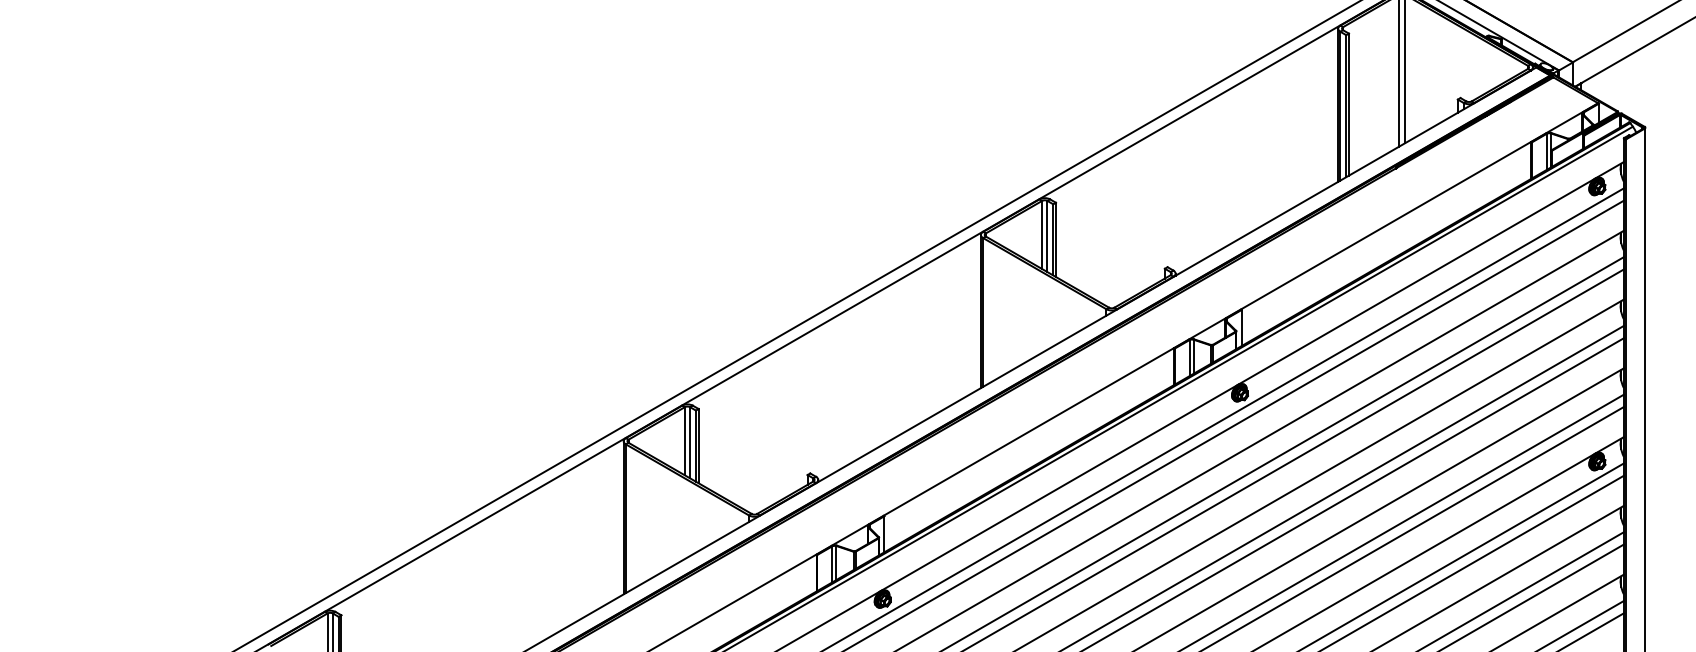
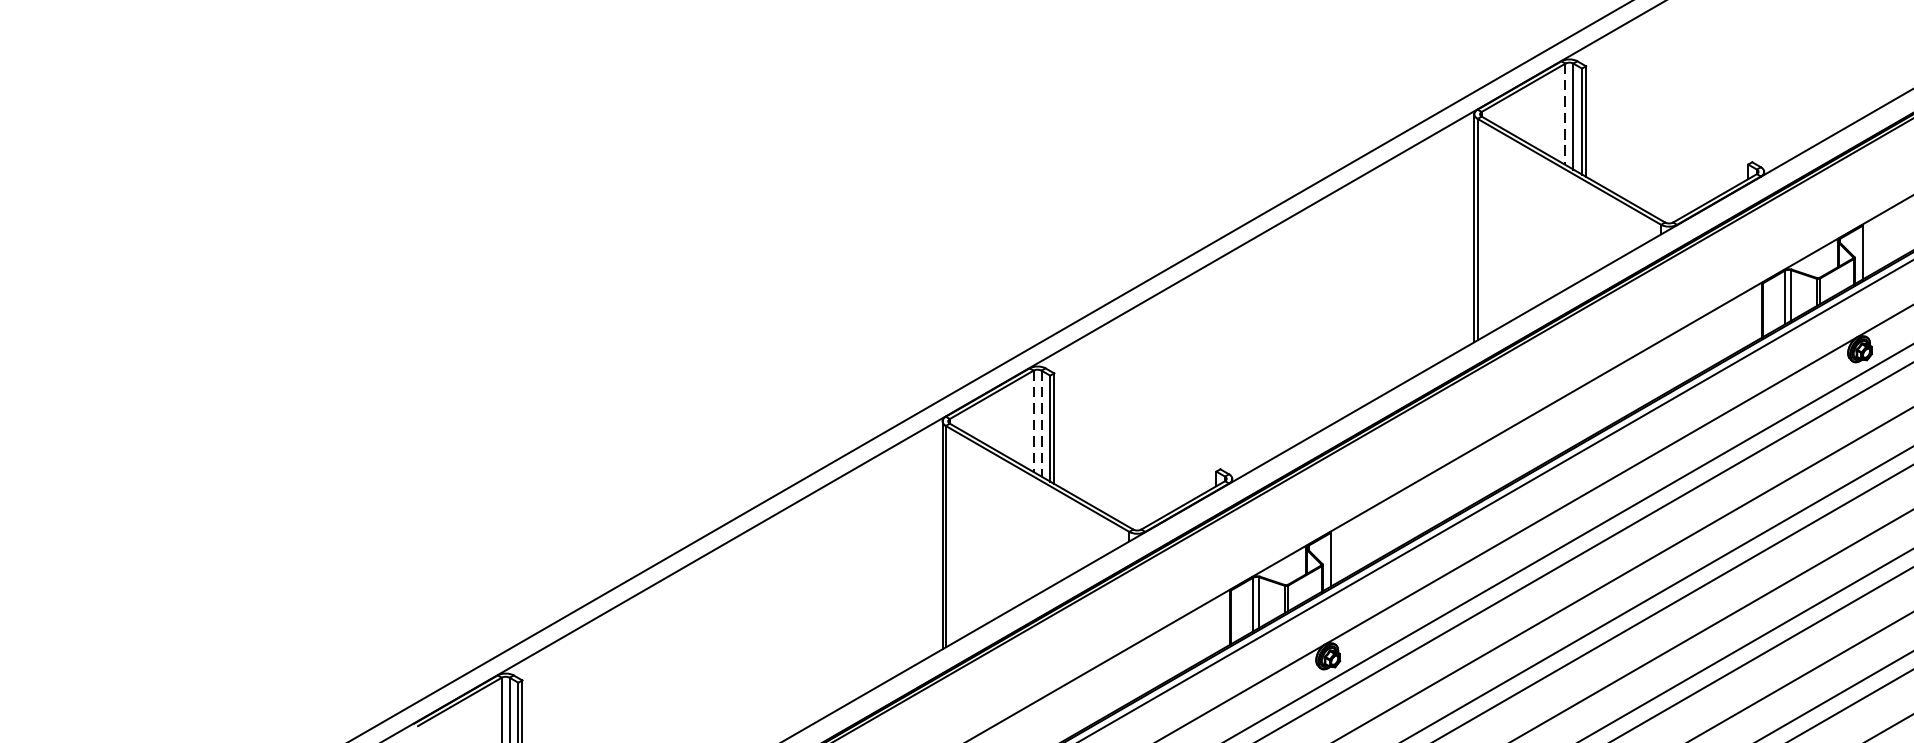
line: (1042, 235) -> (1566, 115), solid -> dashed
line: (684, 441) -> (1033, 421), solid -> dashed
line: (690, 442) -> (1042, 423), solid -> dashed

